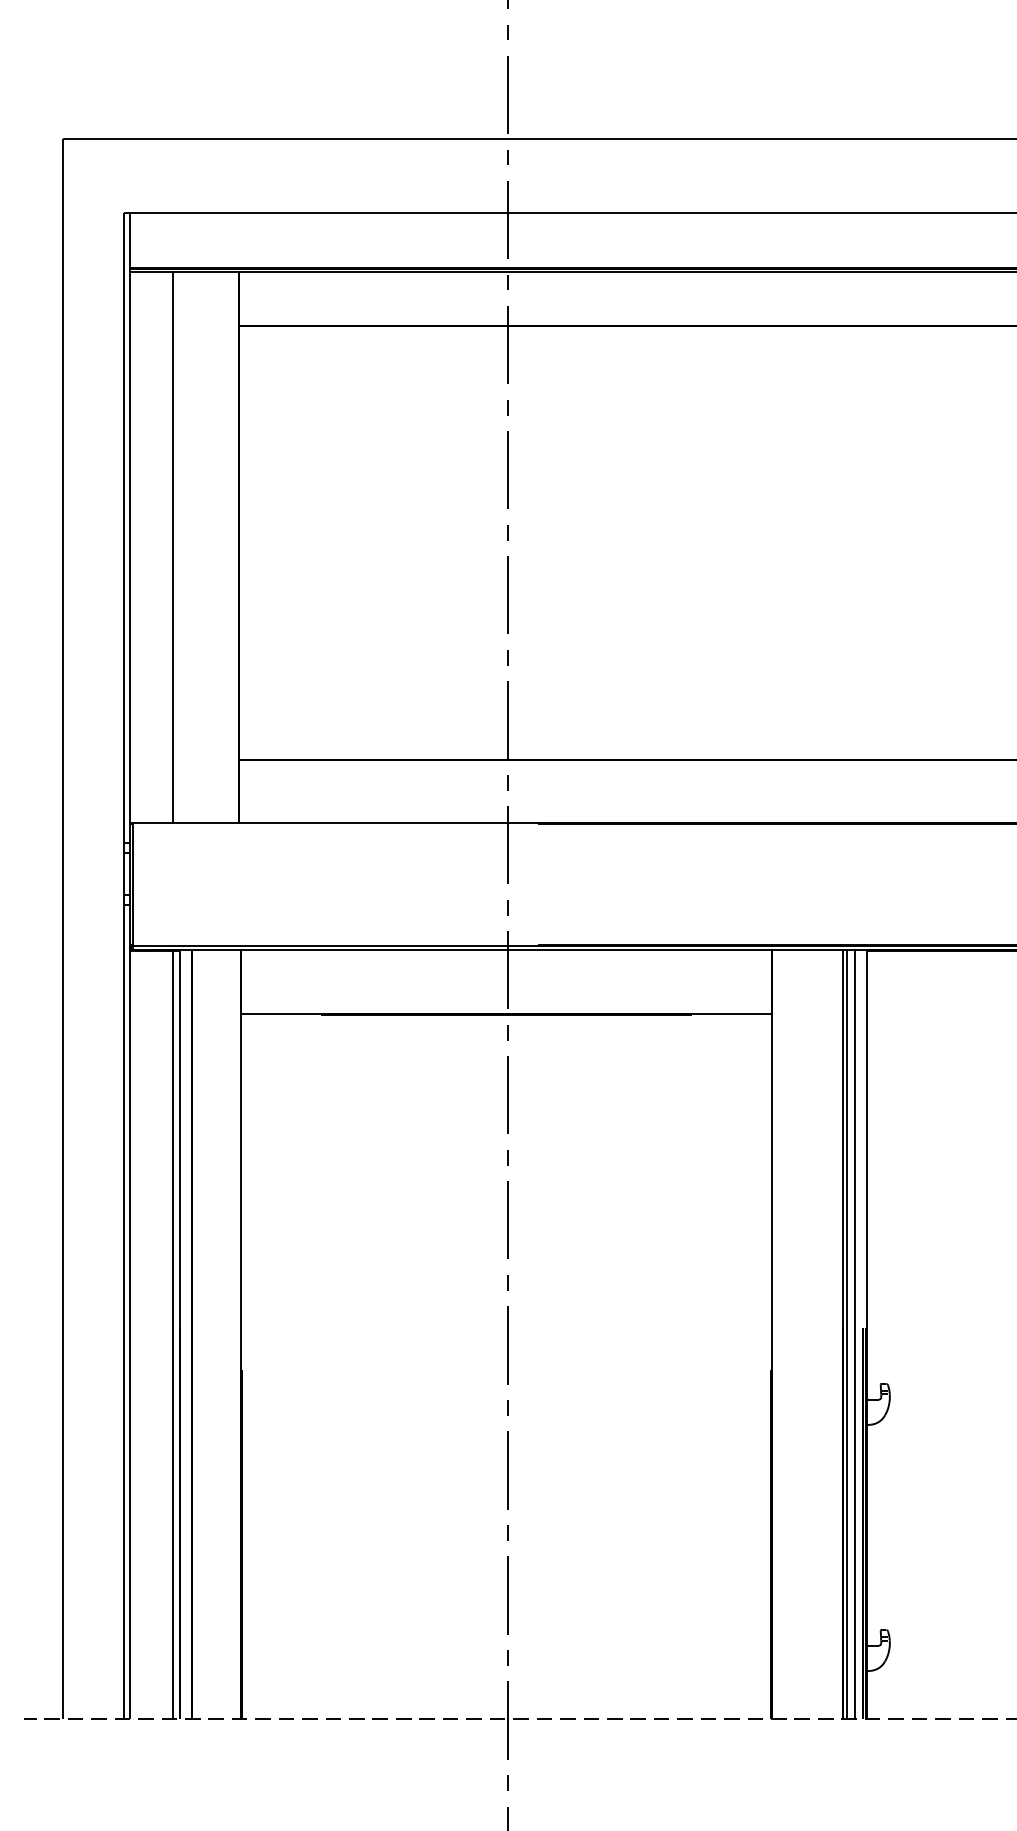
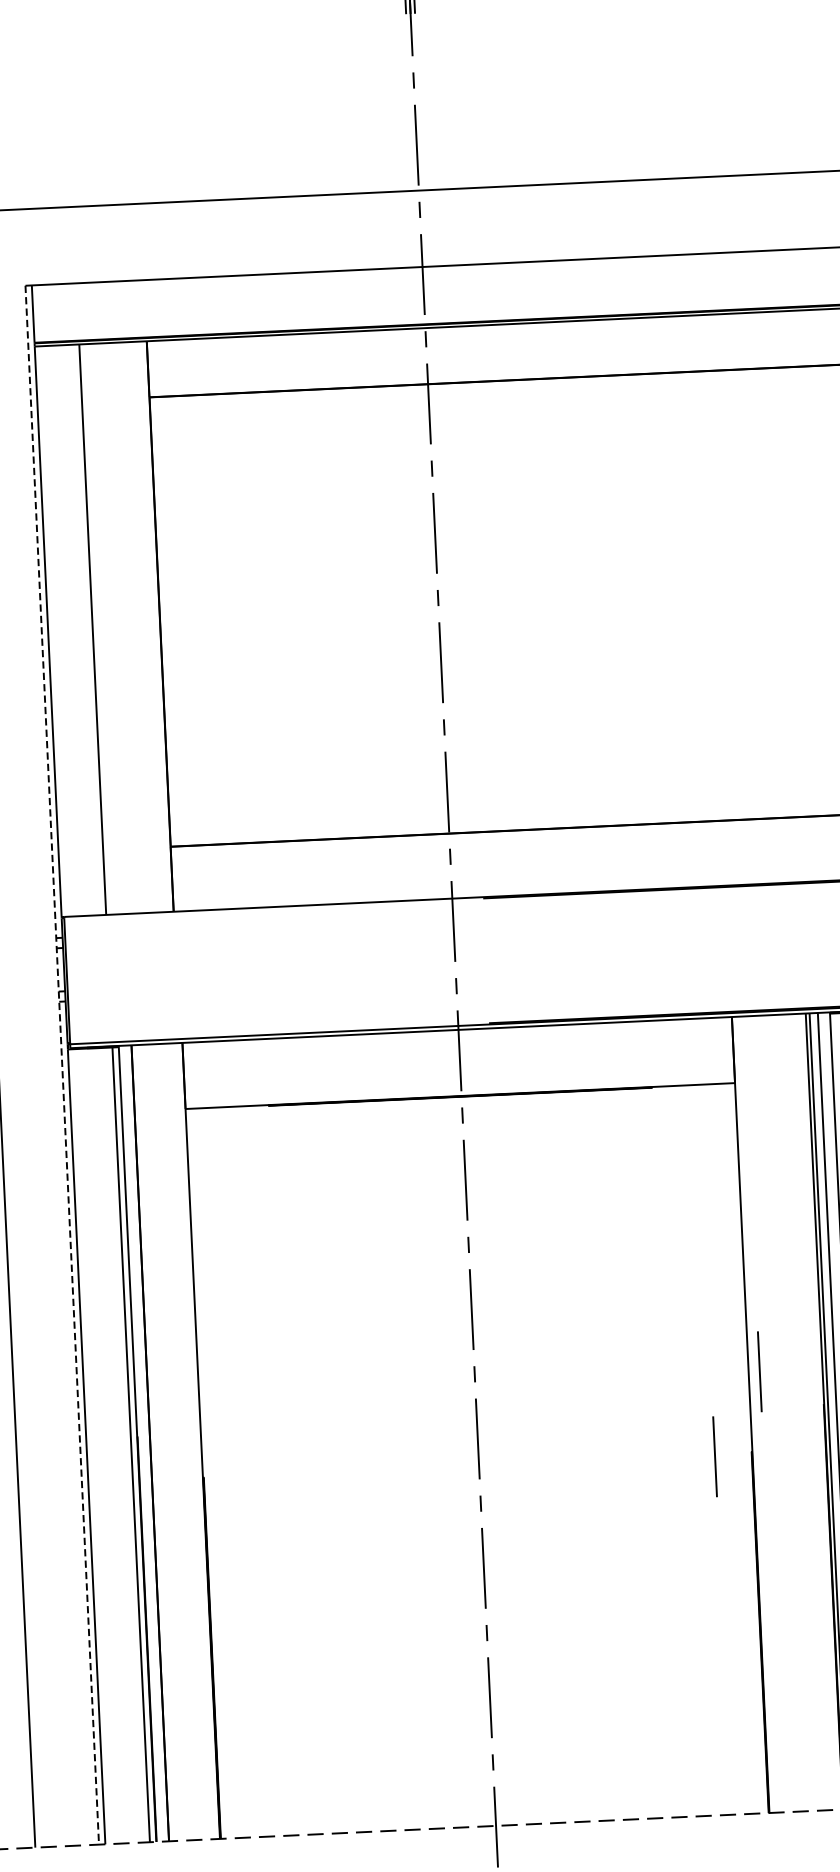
line: (124, 966) -> (62, 1065), solid -> dashed
line: (782, 1293) -> (759, 1371), added
line: (735, 1372) -> (714, 1455), added

